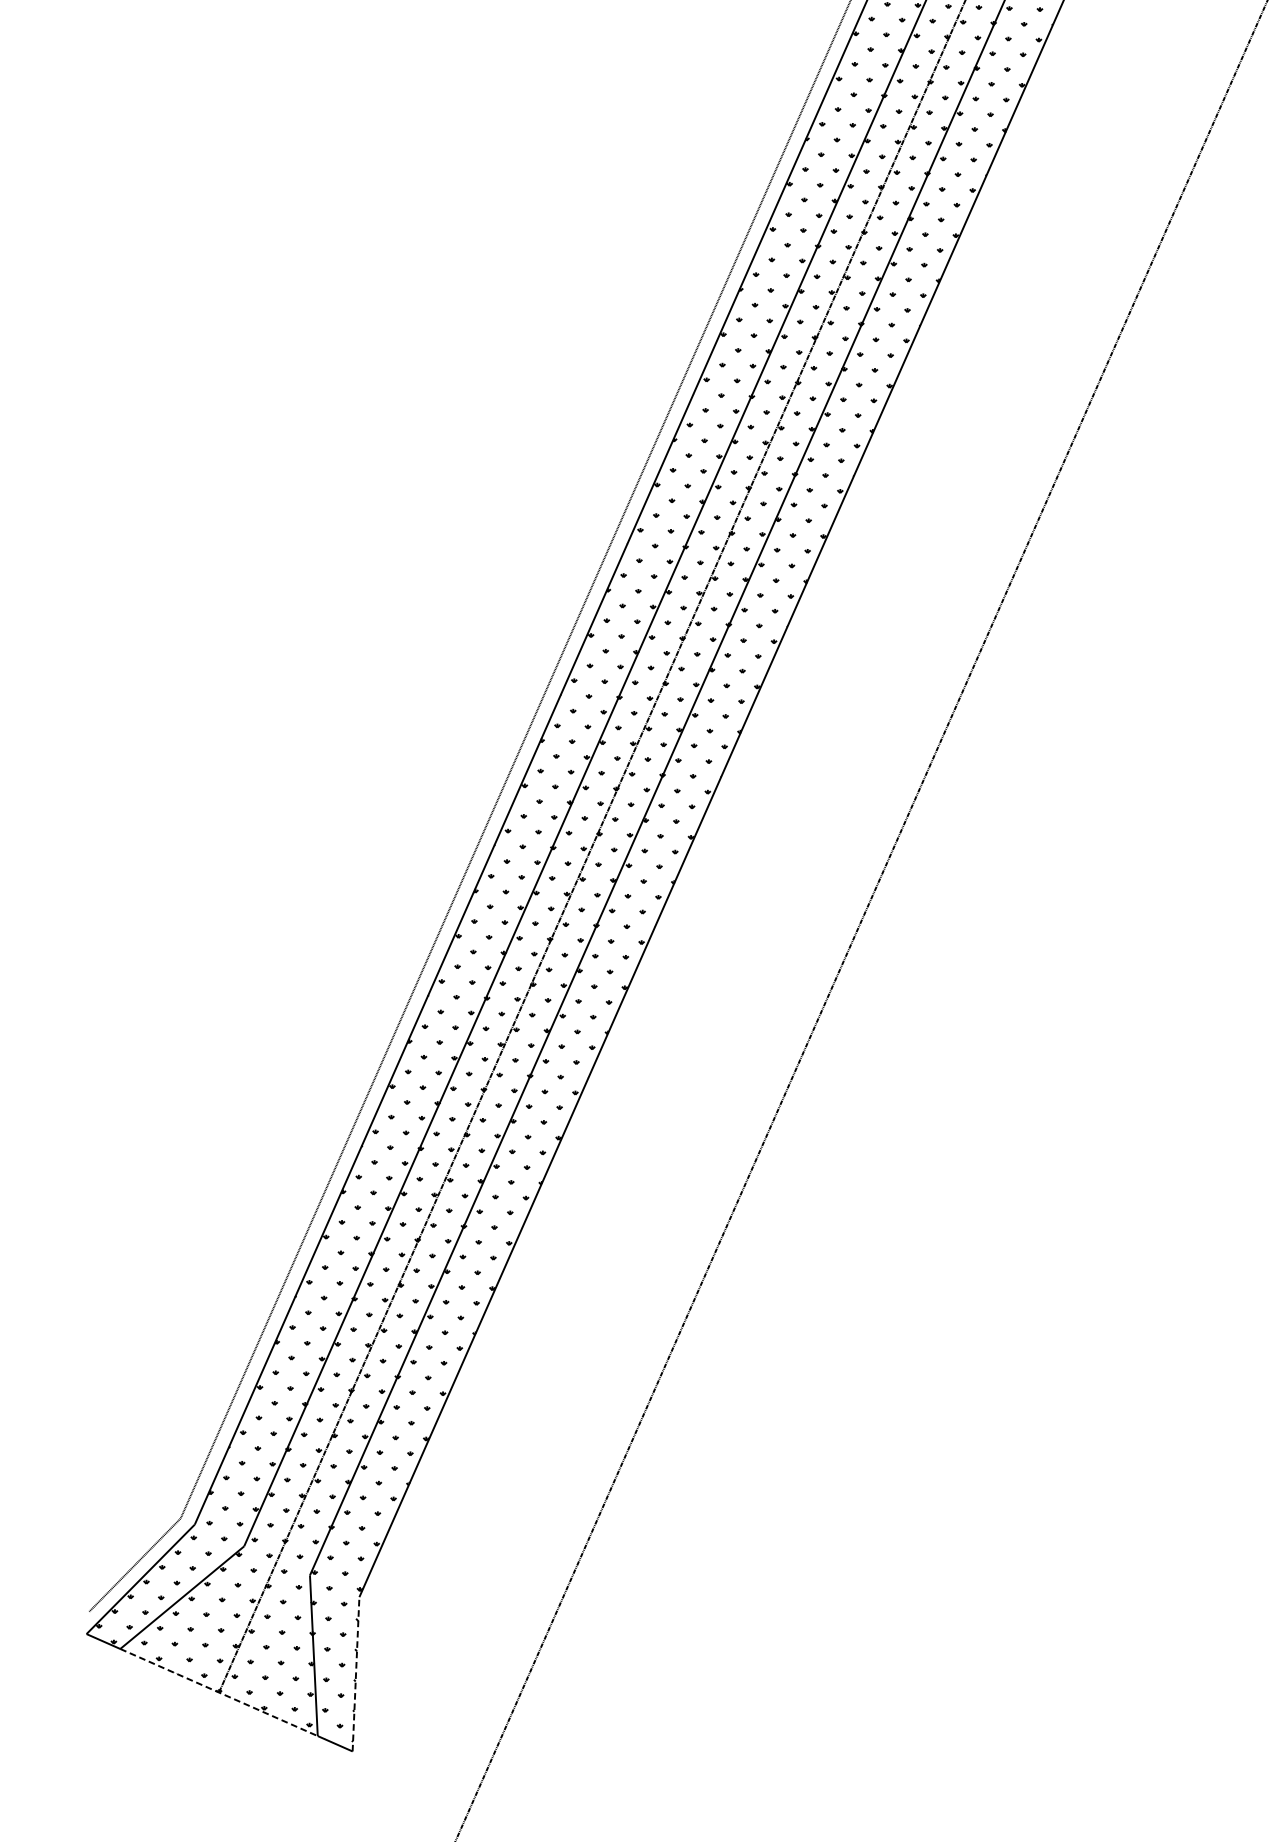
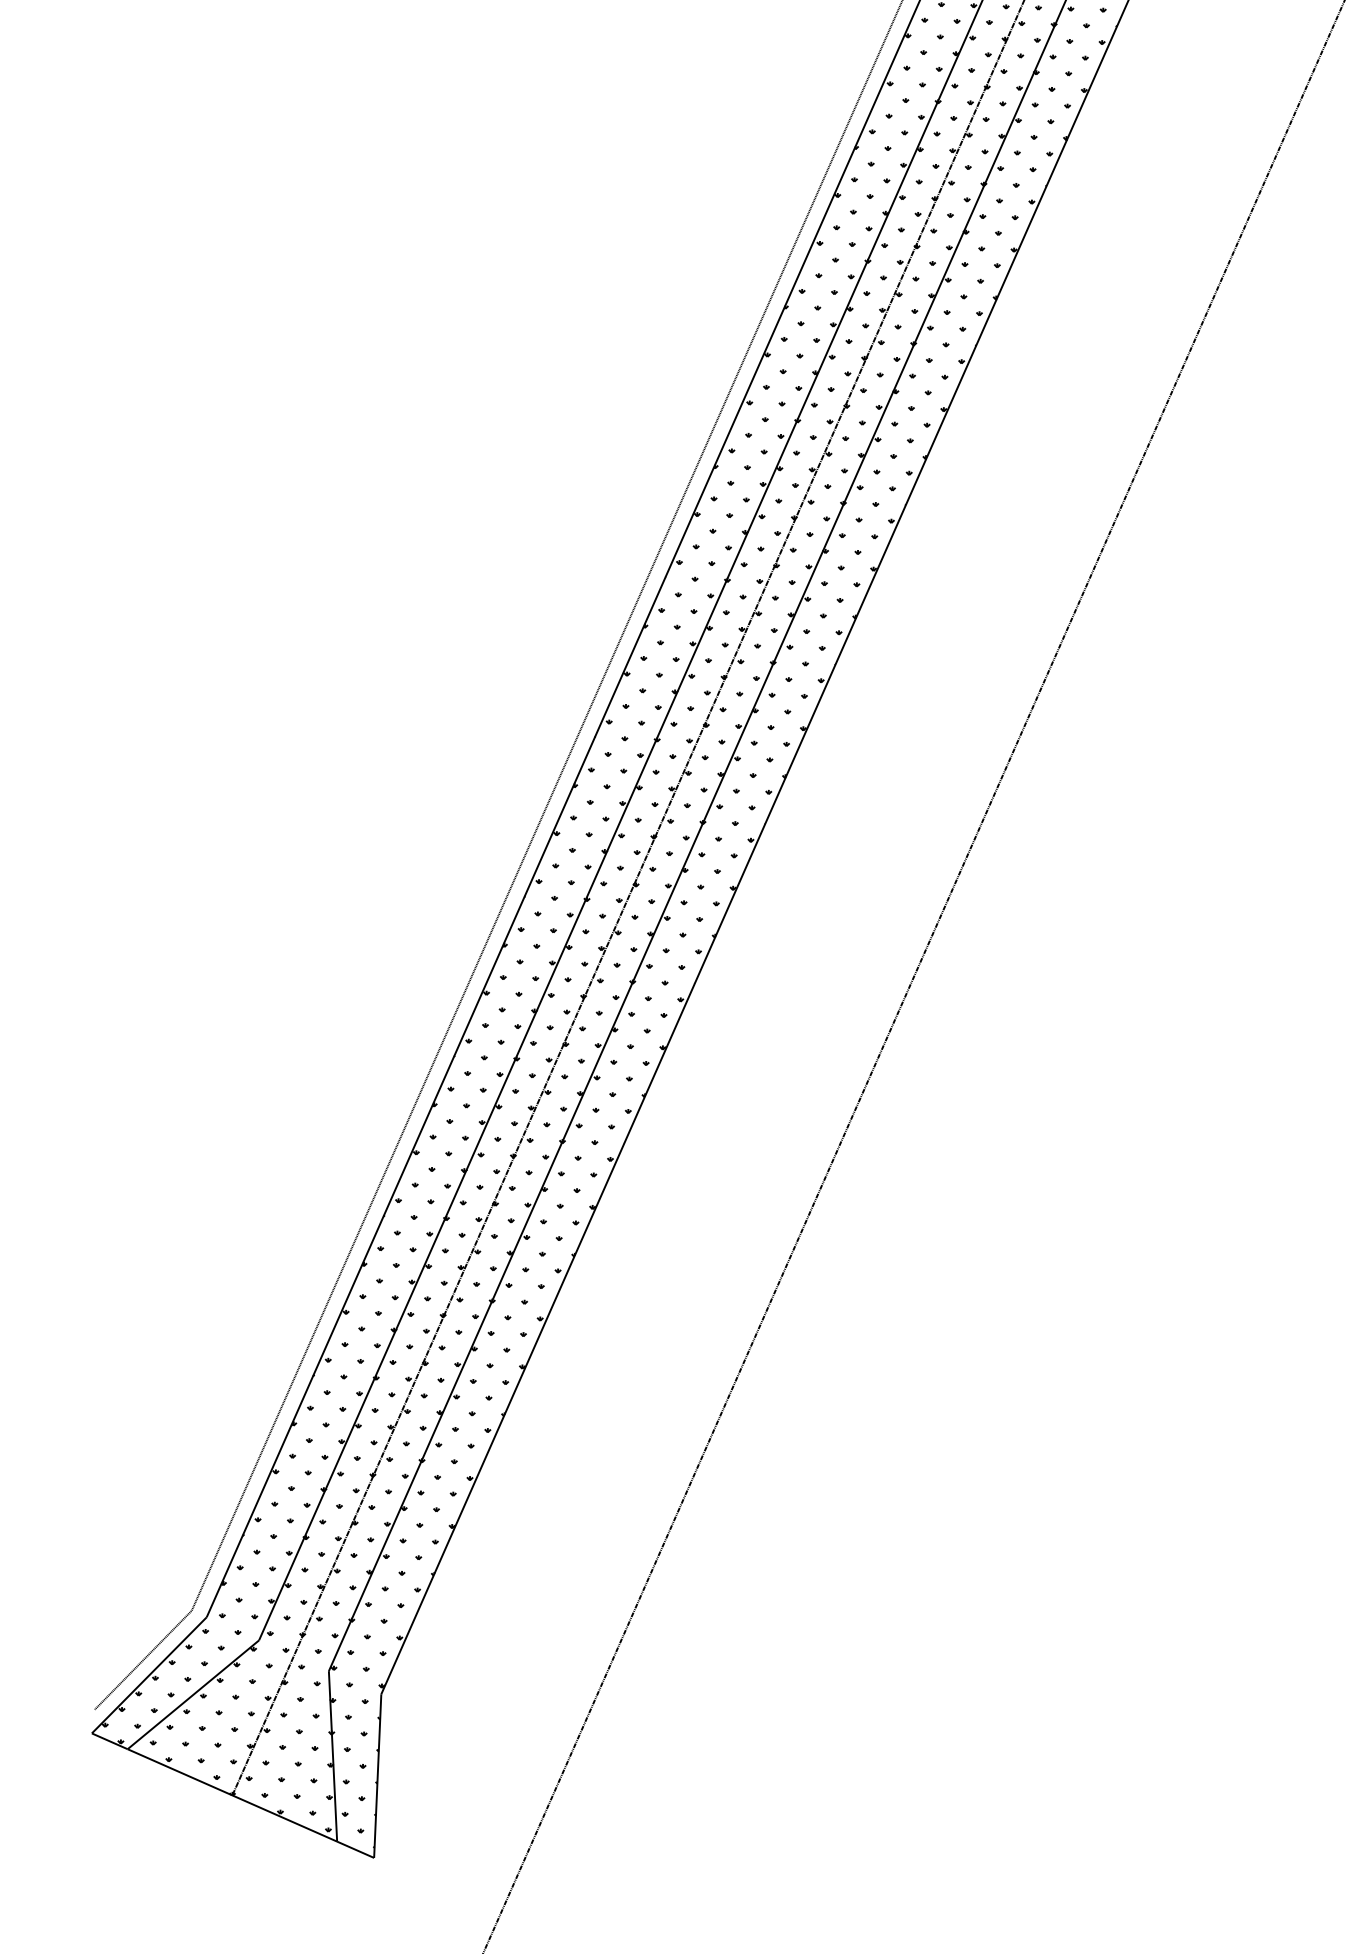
line: (355, 1674) -> (377, 1776), dashed -> solid
line: (219, 1692) -> (232, 1795), dashed -> solid

